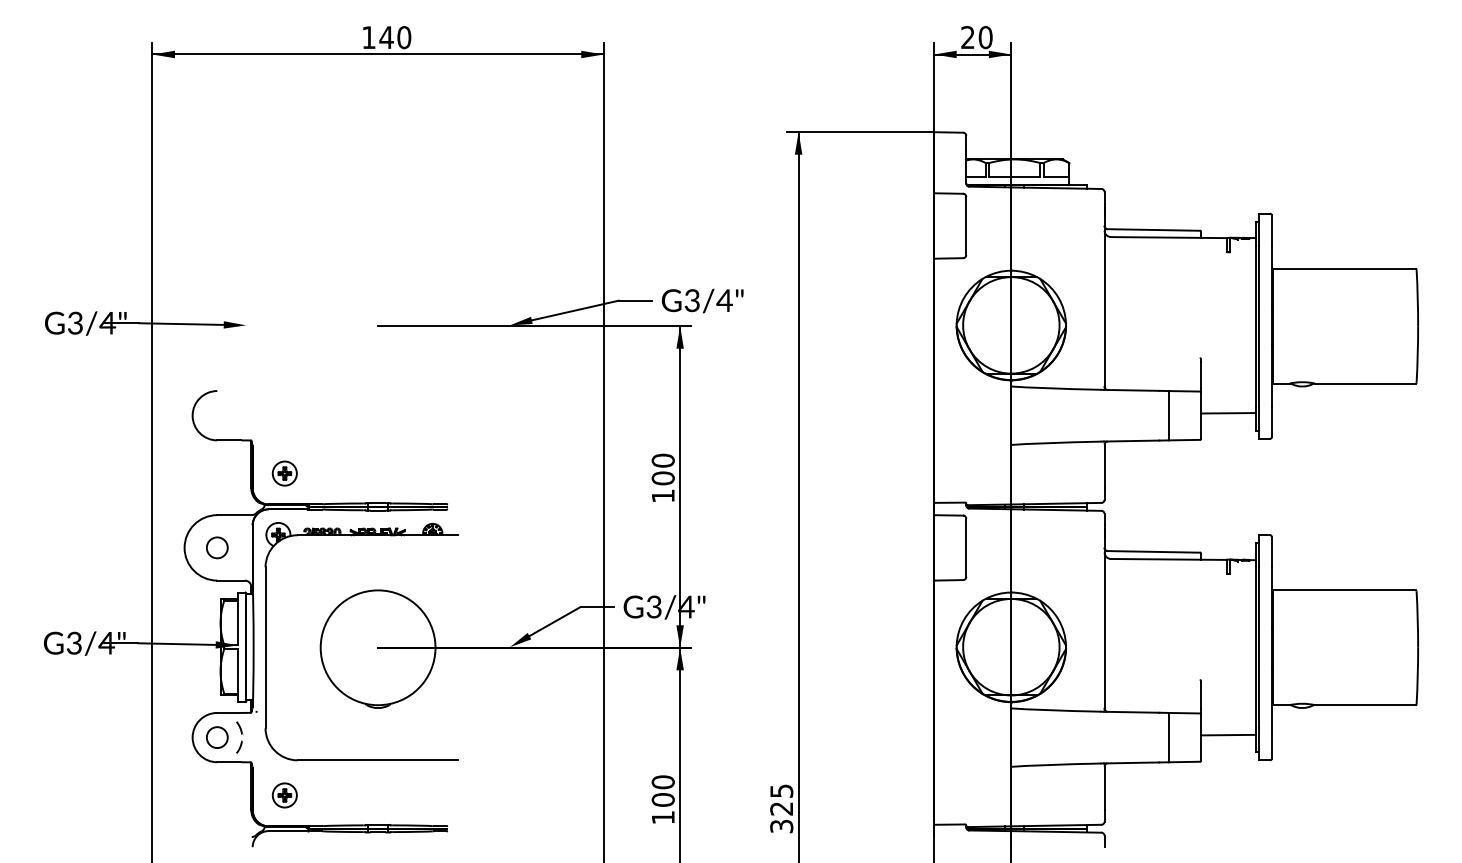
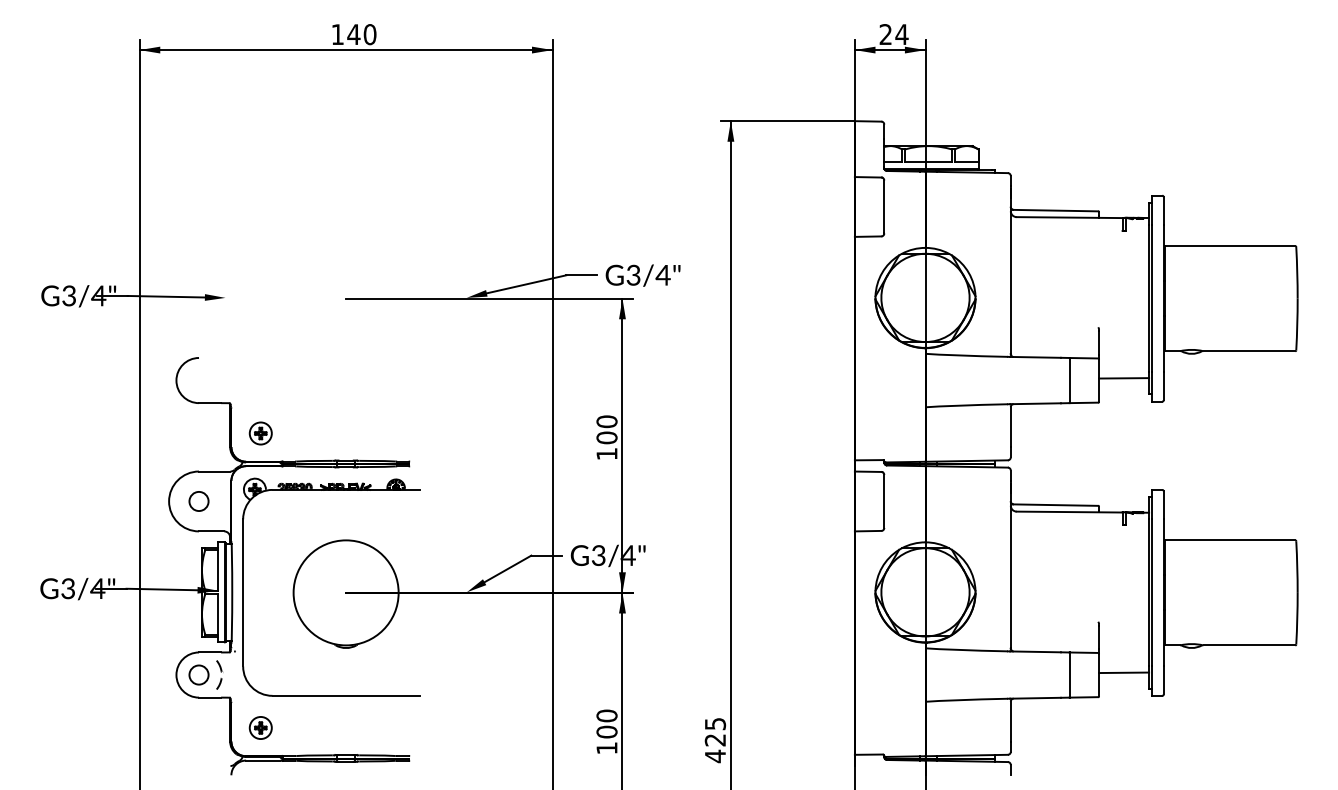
text: (985, 37) -> (901, 34), 20 -> 24
text: (781, 826) -> (715, 756), 325 -> 425

